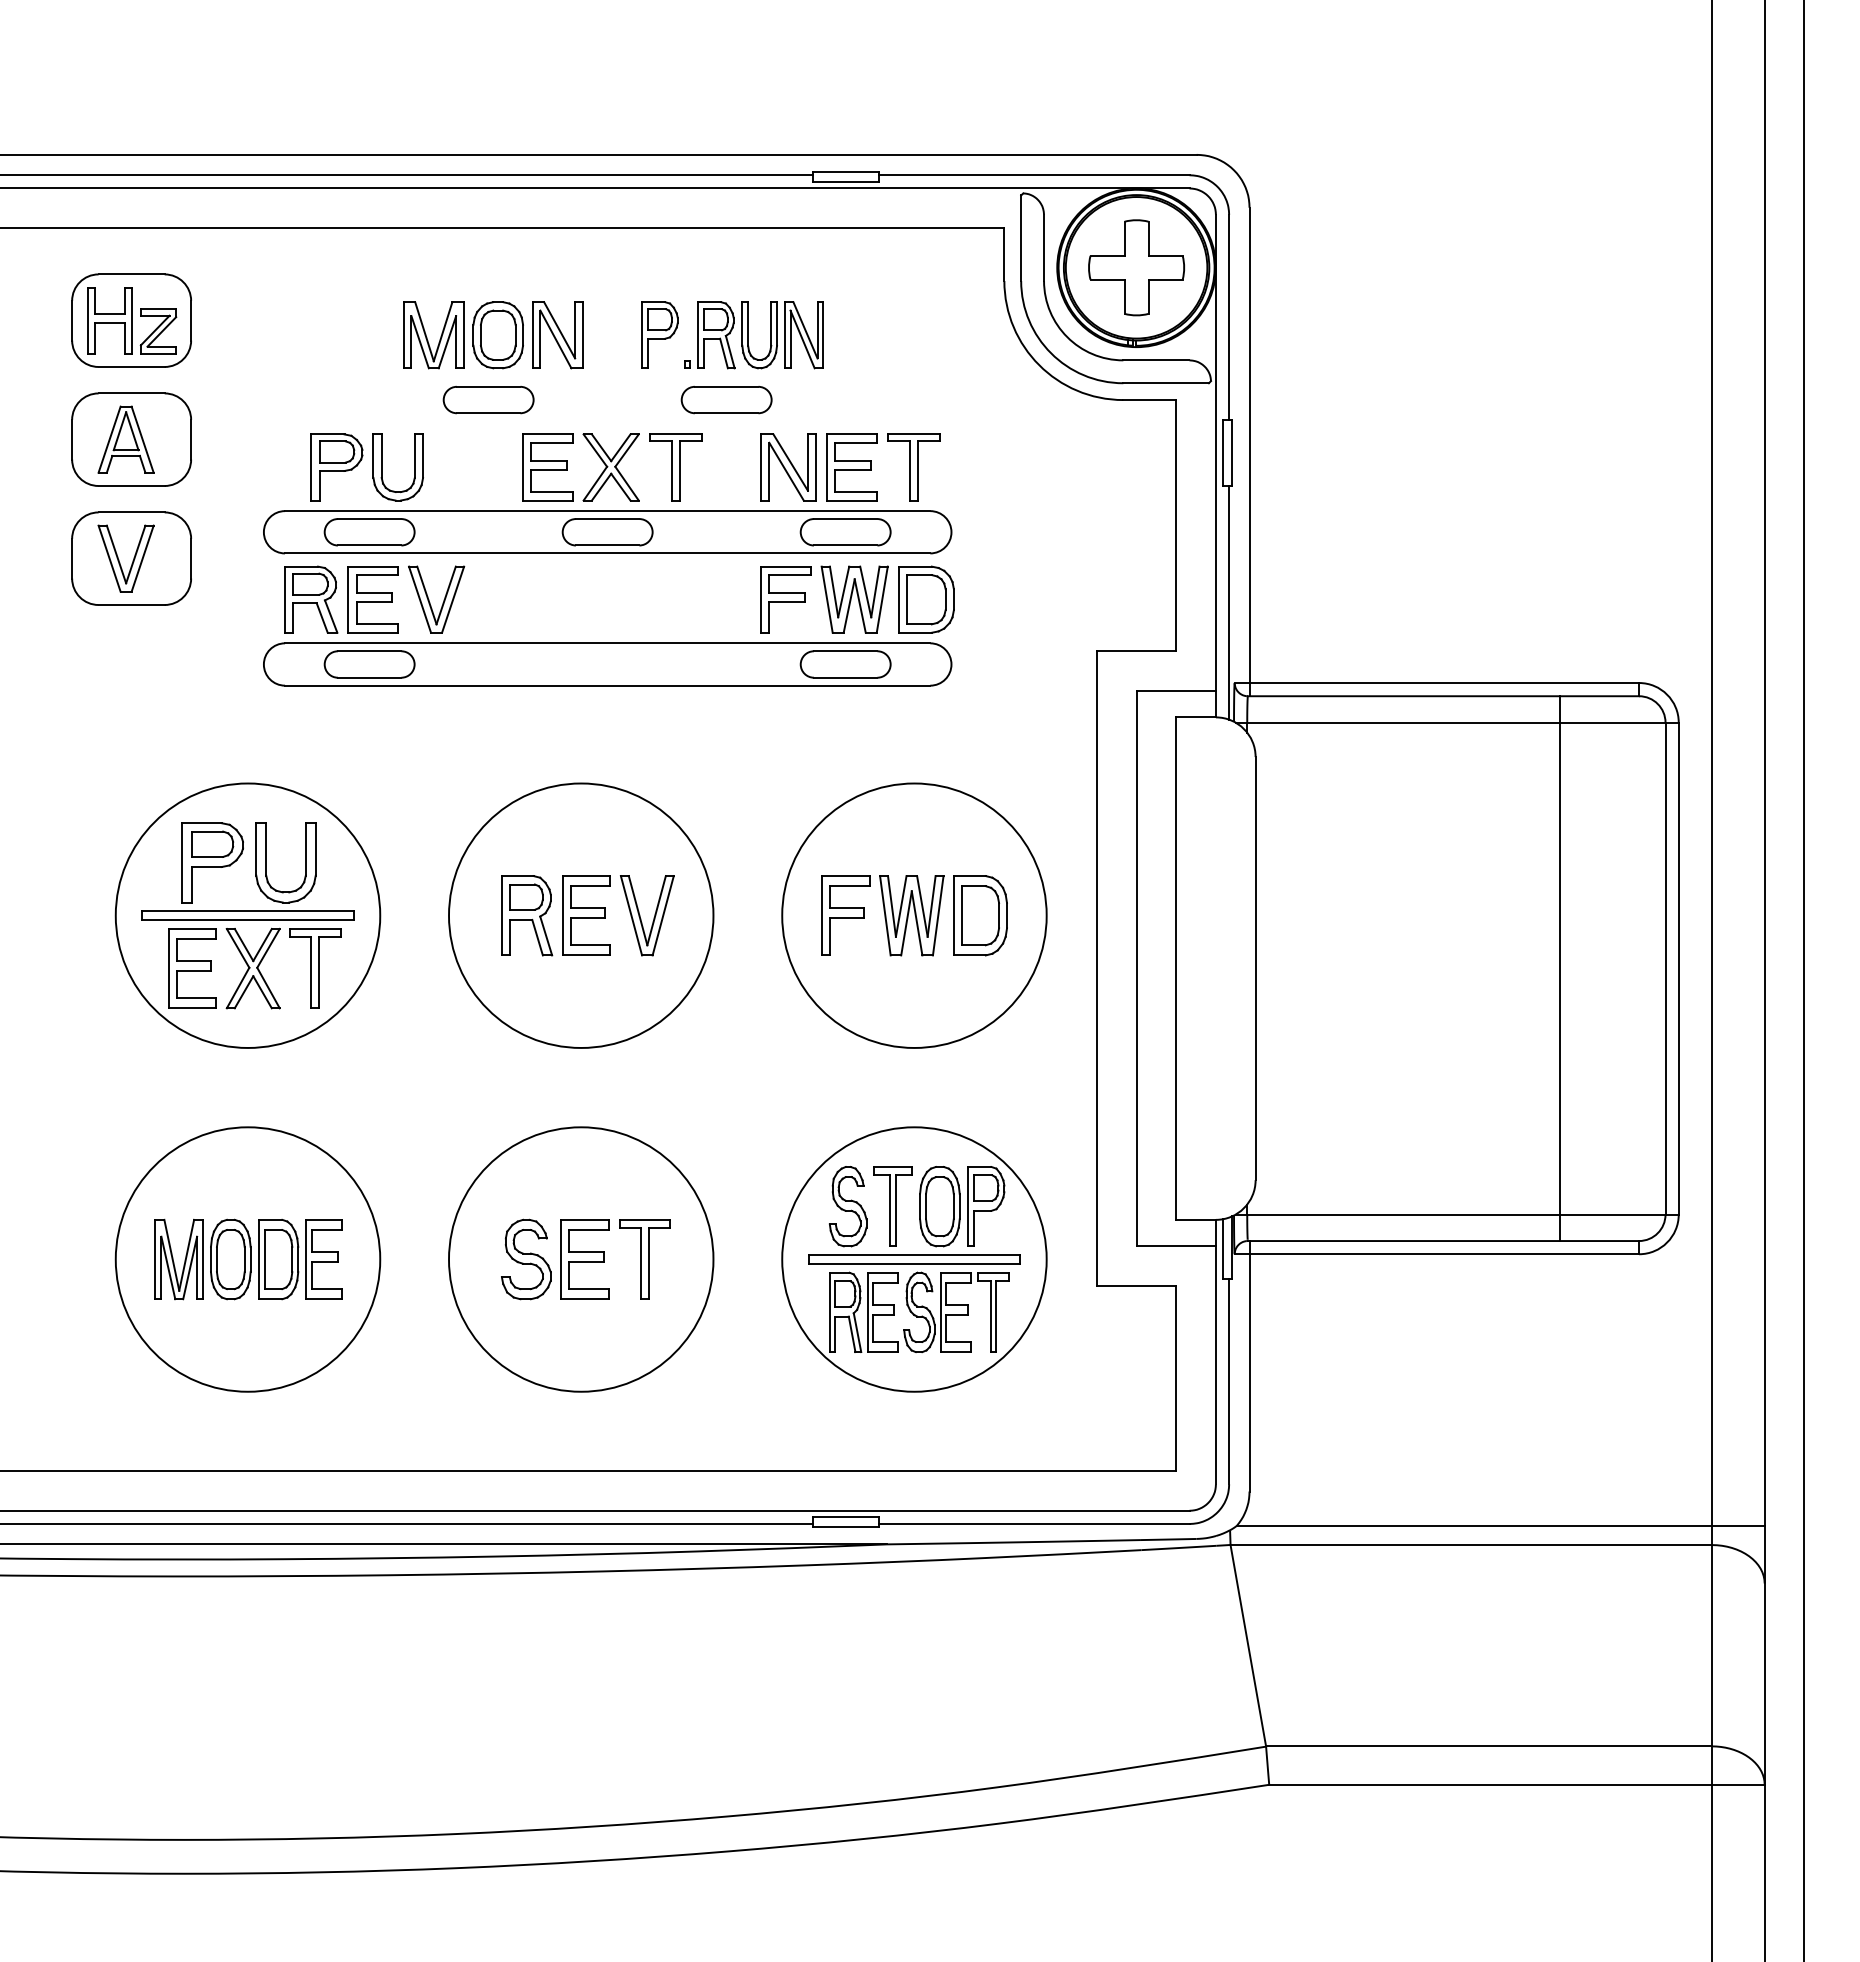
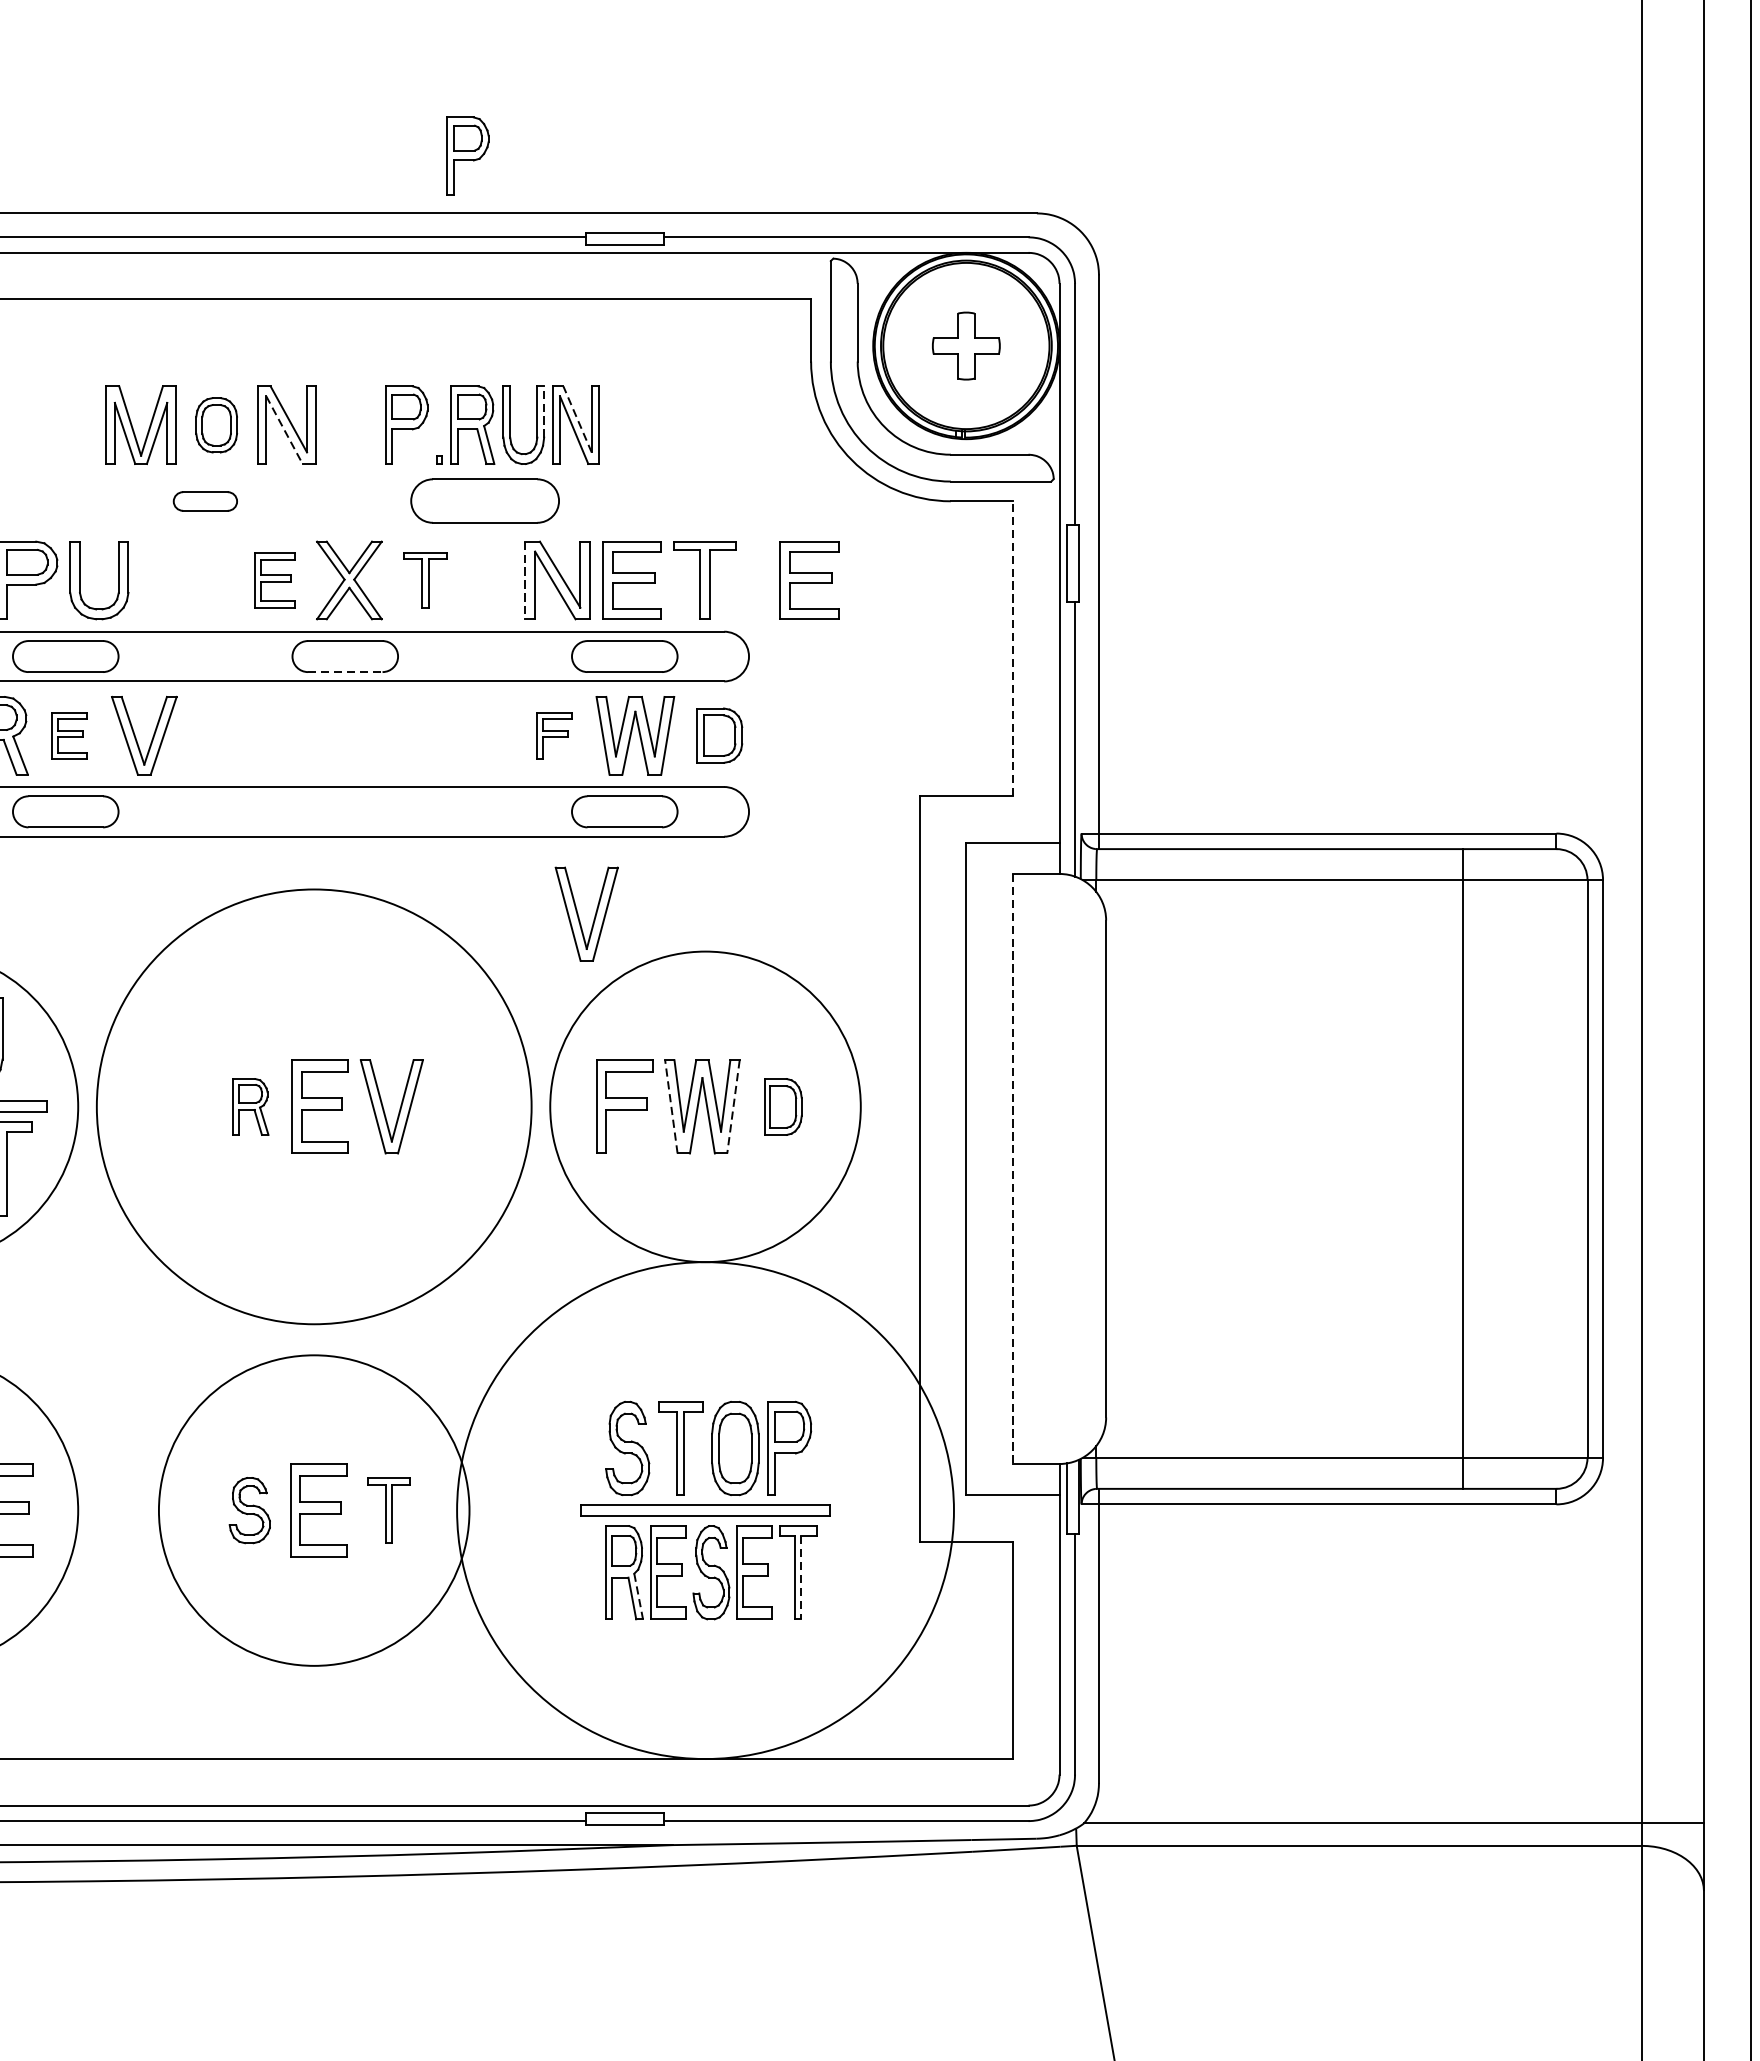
part: (711, 105) -> (467, 155), added
part: (1136, 267) -> (966, 345), size x0.6
line: (777, 324) -> (544, 412), solid -> dashed
line: (805, 330) -> (577, 419), solid -> dashed
part: (497, 335) -> (215, 425), size x0.7
line: (555, 339) -> (284, 430), solid -> dashed
part: (488, 400) -> (205, 501), size x0.6
part: (726, 400) -> (484, 501), size x1.4
part: (547, 467) -> (274, 580), size x0.7
part: (675, 467) -> (424, 580), size x0.7
line: (761, 467) -> (525, 580), solid -> dashed
part: (1002, 467) -> (808, 580), added
line: (1176, 525) -> (1013, 648), solid -> dashed
line: (607, 545) -> (345, 672), solid -> dashed
part: (372, 599) -> (69, 735), size x0.6
part: (785, 599) -> (554, 735), size x0.6
part: (926, 599) -> (719, 735), size x0.7
part: (819, 753) -> (594, 916), added
part: (527, 915) -> (251, 1106), size x0.6
circle: (581, 915) -> (314, 1106), size x1.4
line: (885, 915) -> (671, 1106), solid -> dashed
part: (980, 915) -> (783, 1106), size x0.6
line: (938, 916) -> (733, 1107), solid -> dashed
line: (1176, 969) -> (1013, 1170), solid -> dashed
part: (526, 1259) -> (249, 1510), size x0.7
part: (644, 1259) -> (388, 1510), size x0.7
circle: (914, 1259) -> (705, 1510), size x1.6
line: (995, 1317) -> (800, 1578), solid -> dashed
line: (857, 1332) -> (638, 1596), solid -> dashed

